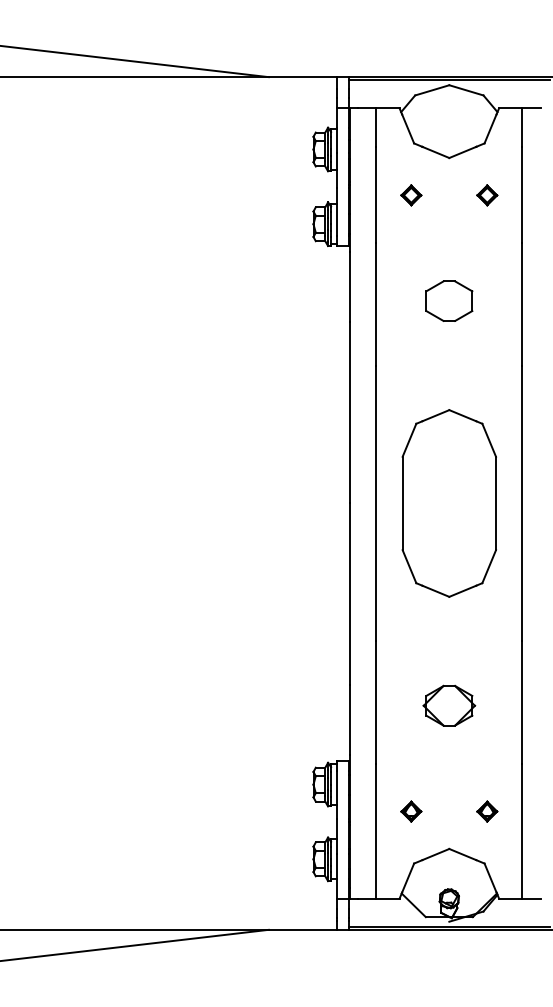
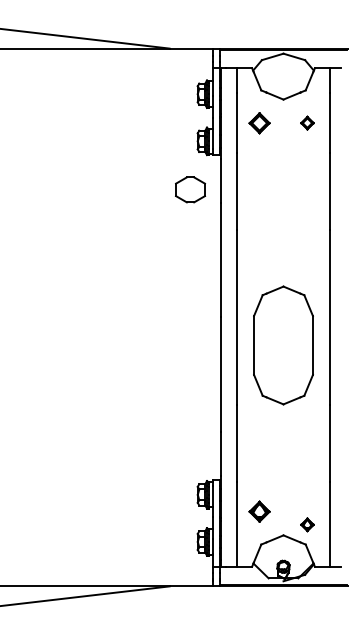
part: (411, 194) -> (259, 122), size x1.6
part: (449, 300) -> (190, 189), moved
part: (449, 503) -> (283, 345), moved
part: (449, 704) -> (283, 444), removed
part: (411, 811) -> (259, 511), size x1.6
part: (487, 811) -> (307, 524), moved

